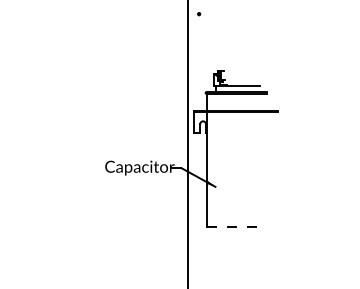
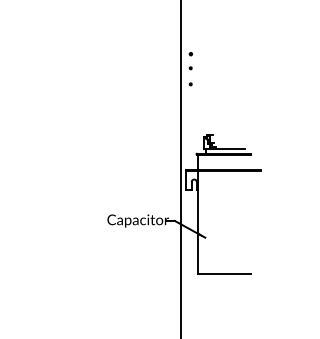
line: (237, 227) -> (224, 273), dashed -> solid

